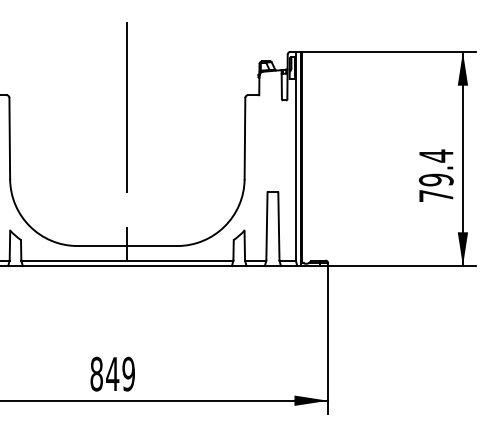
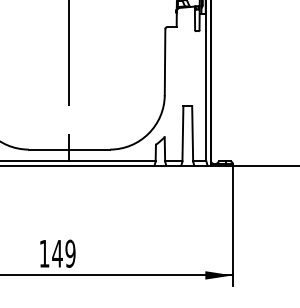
text: (96, 373) -> (44, 253), 849 -> 149

